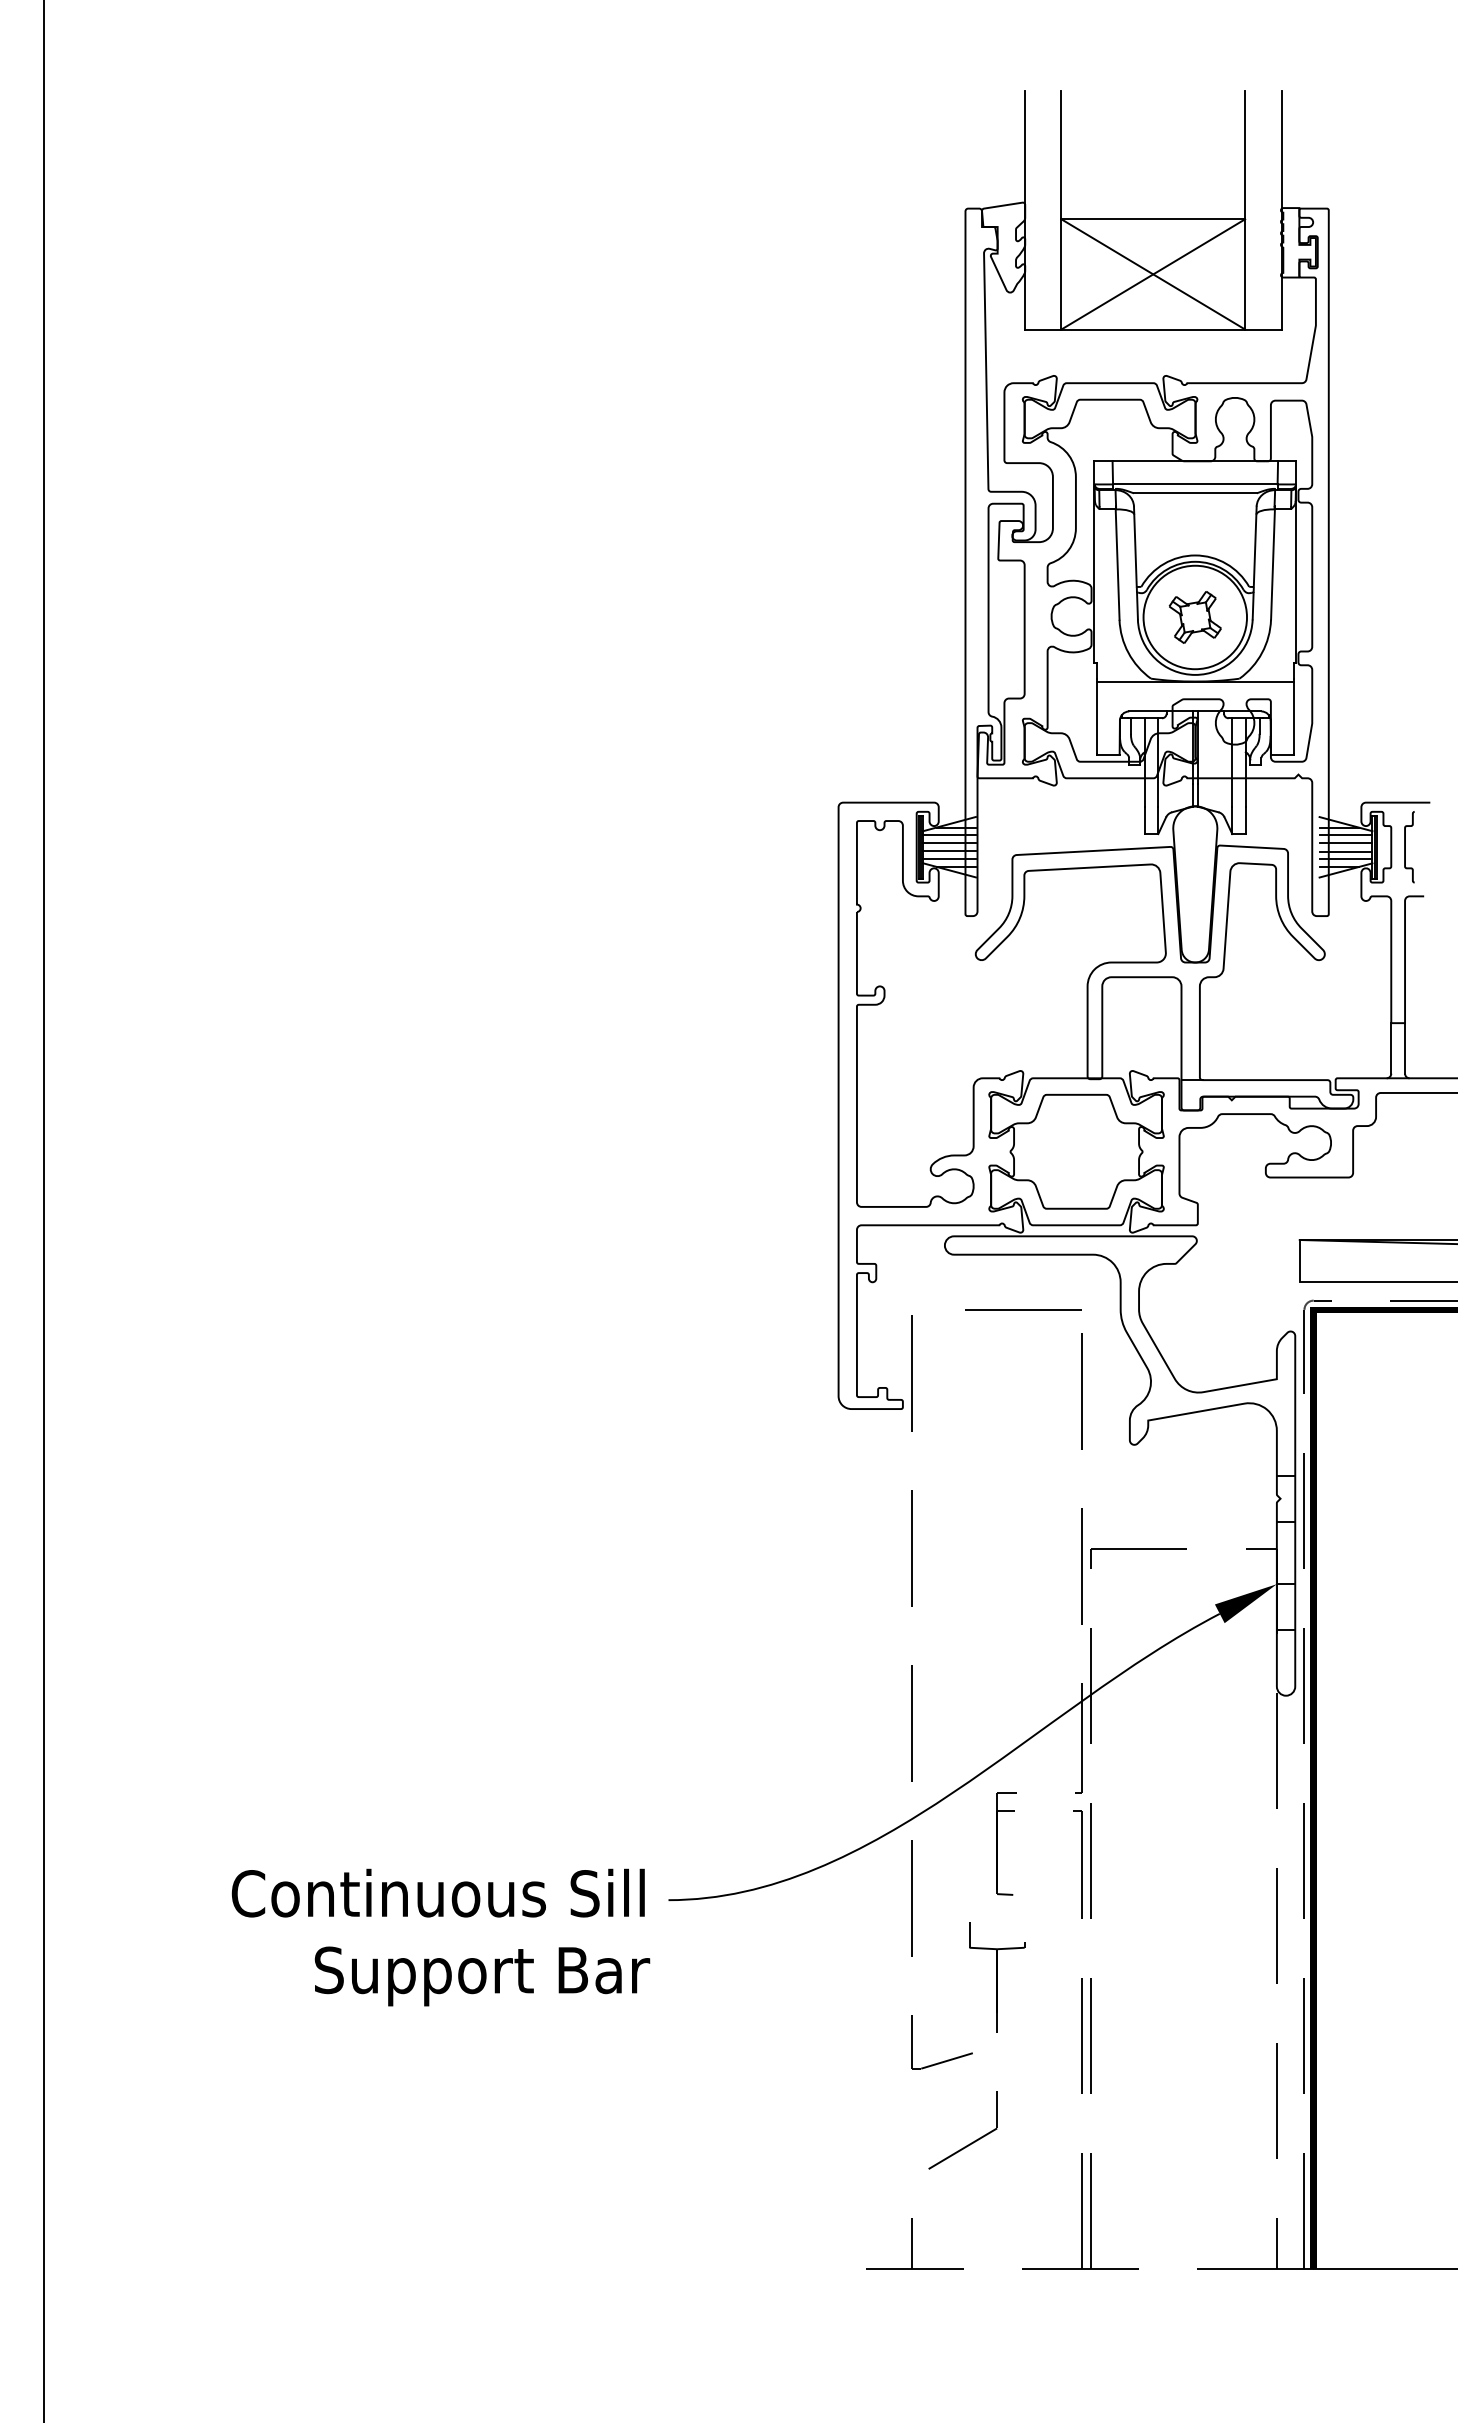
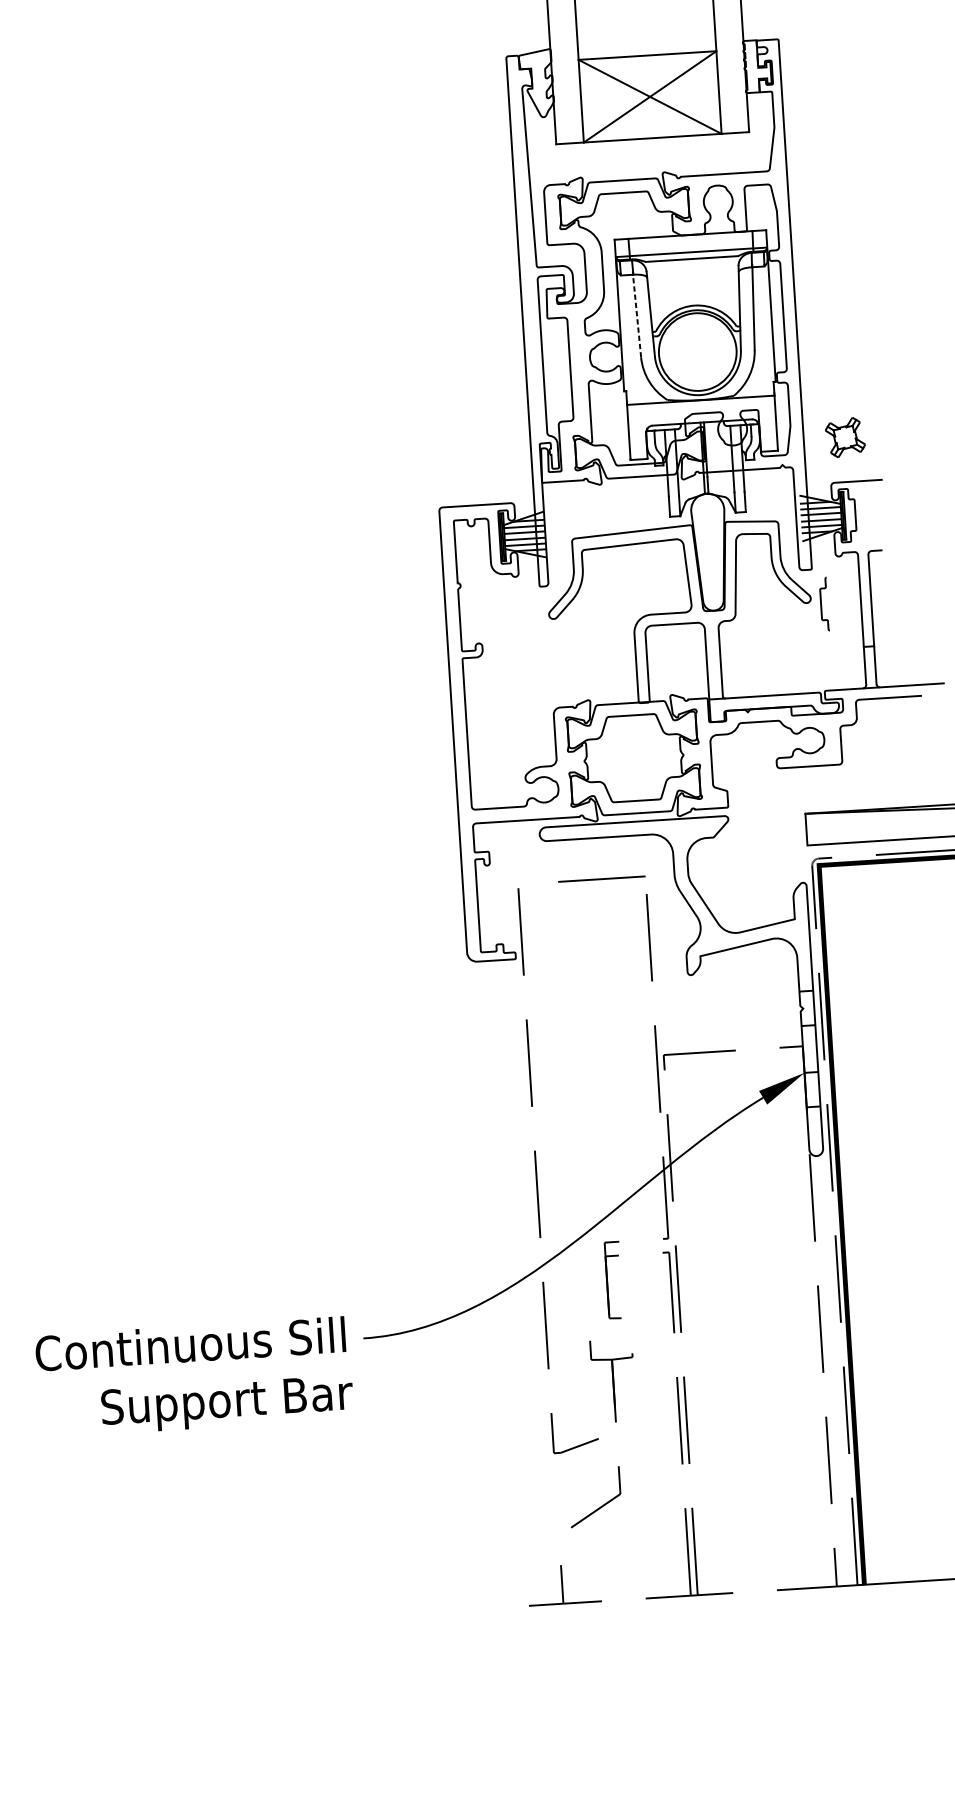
line: (1117, 564) -> (636, 316), solid -> dashed
part: (1194, 617) -> (844, 437), moved
curve: (1405, 847) -> (821, 604), moved

